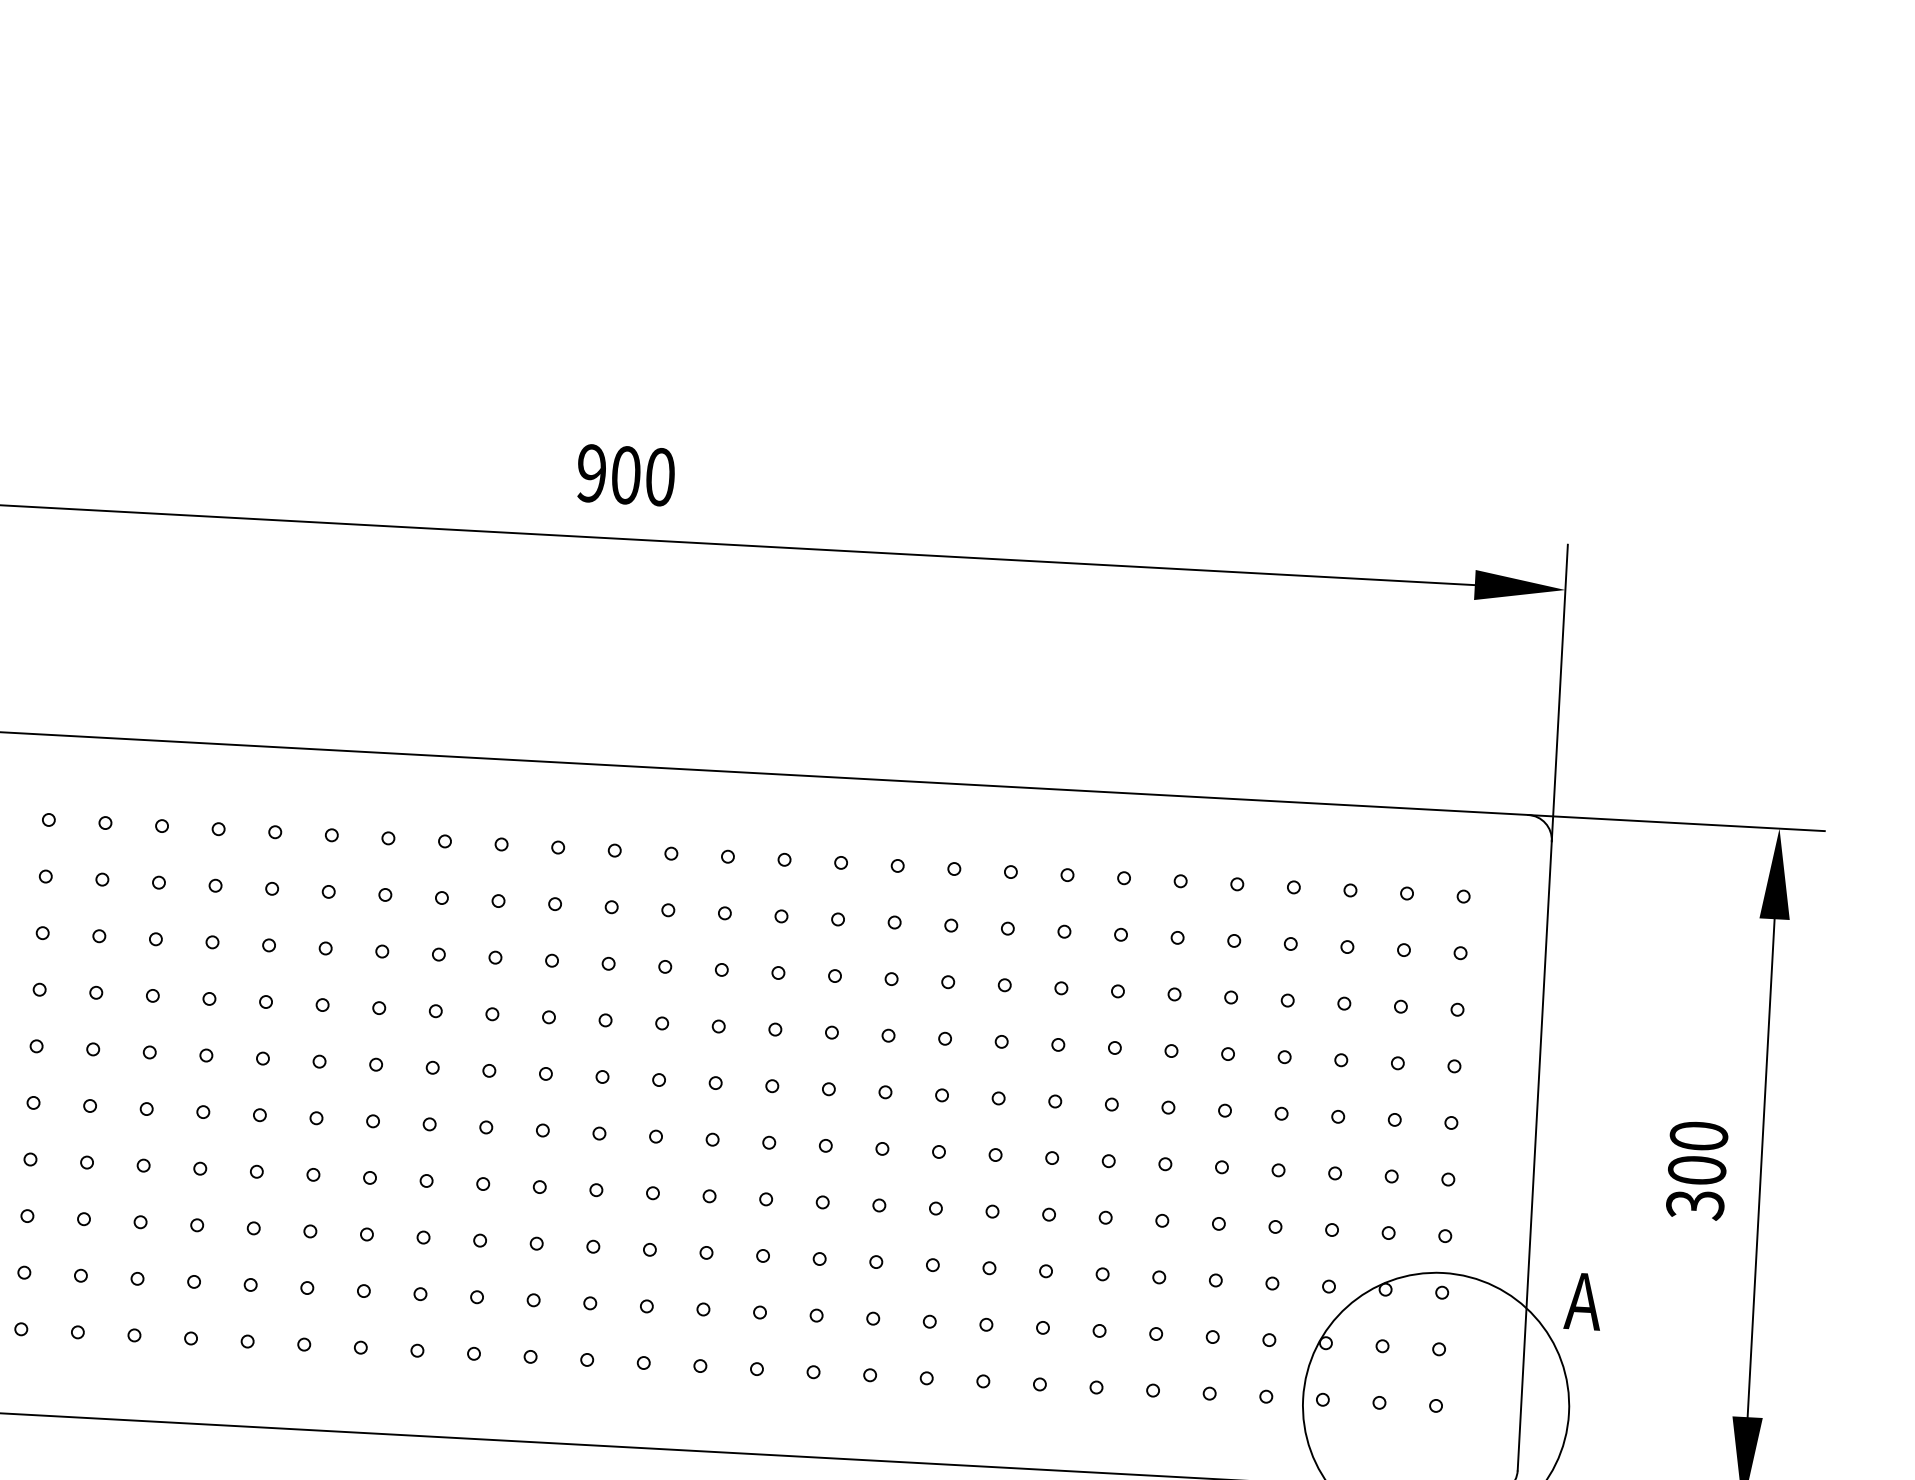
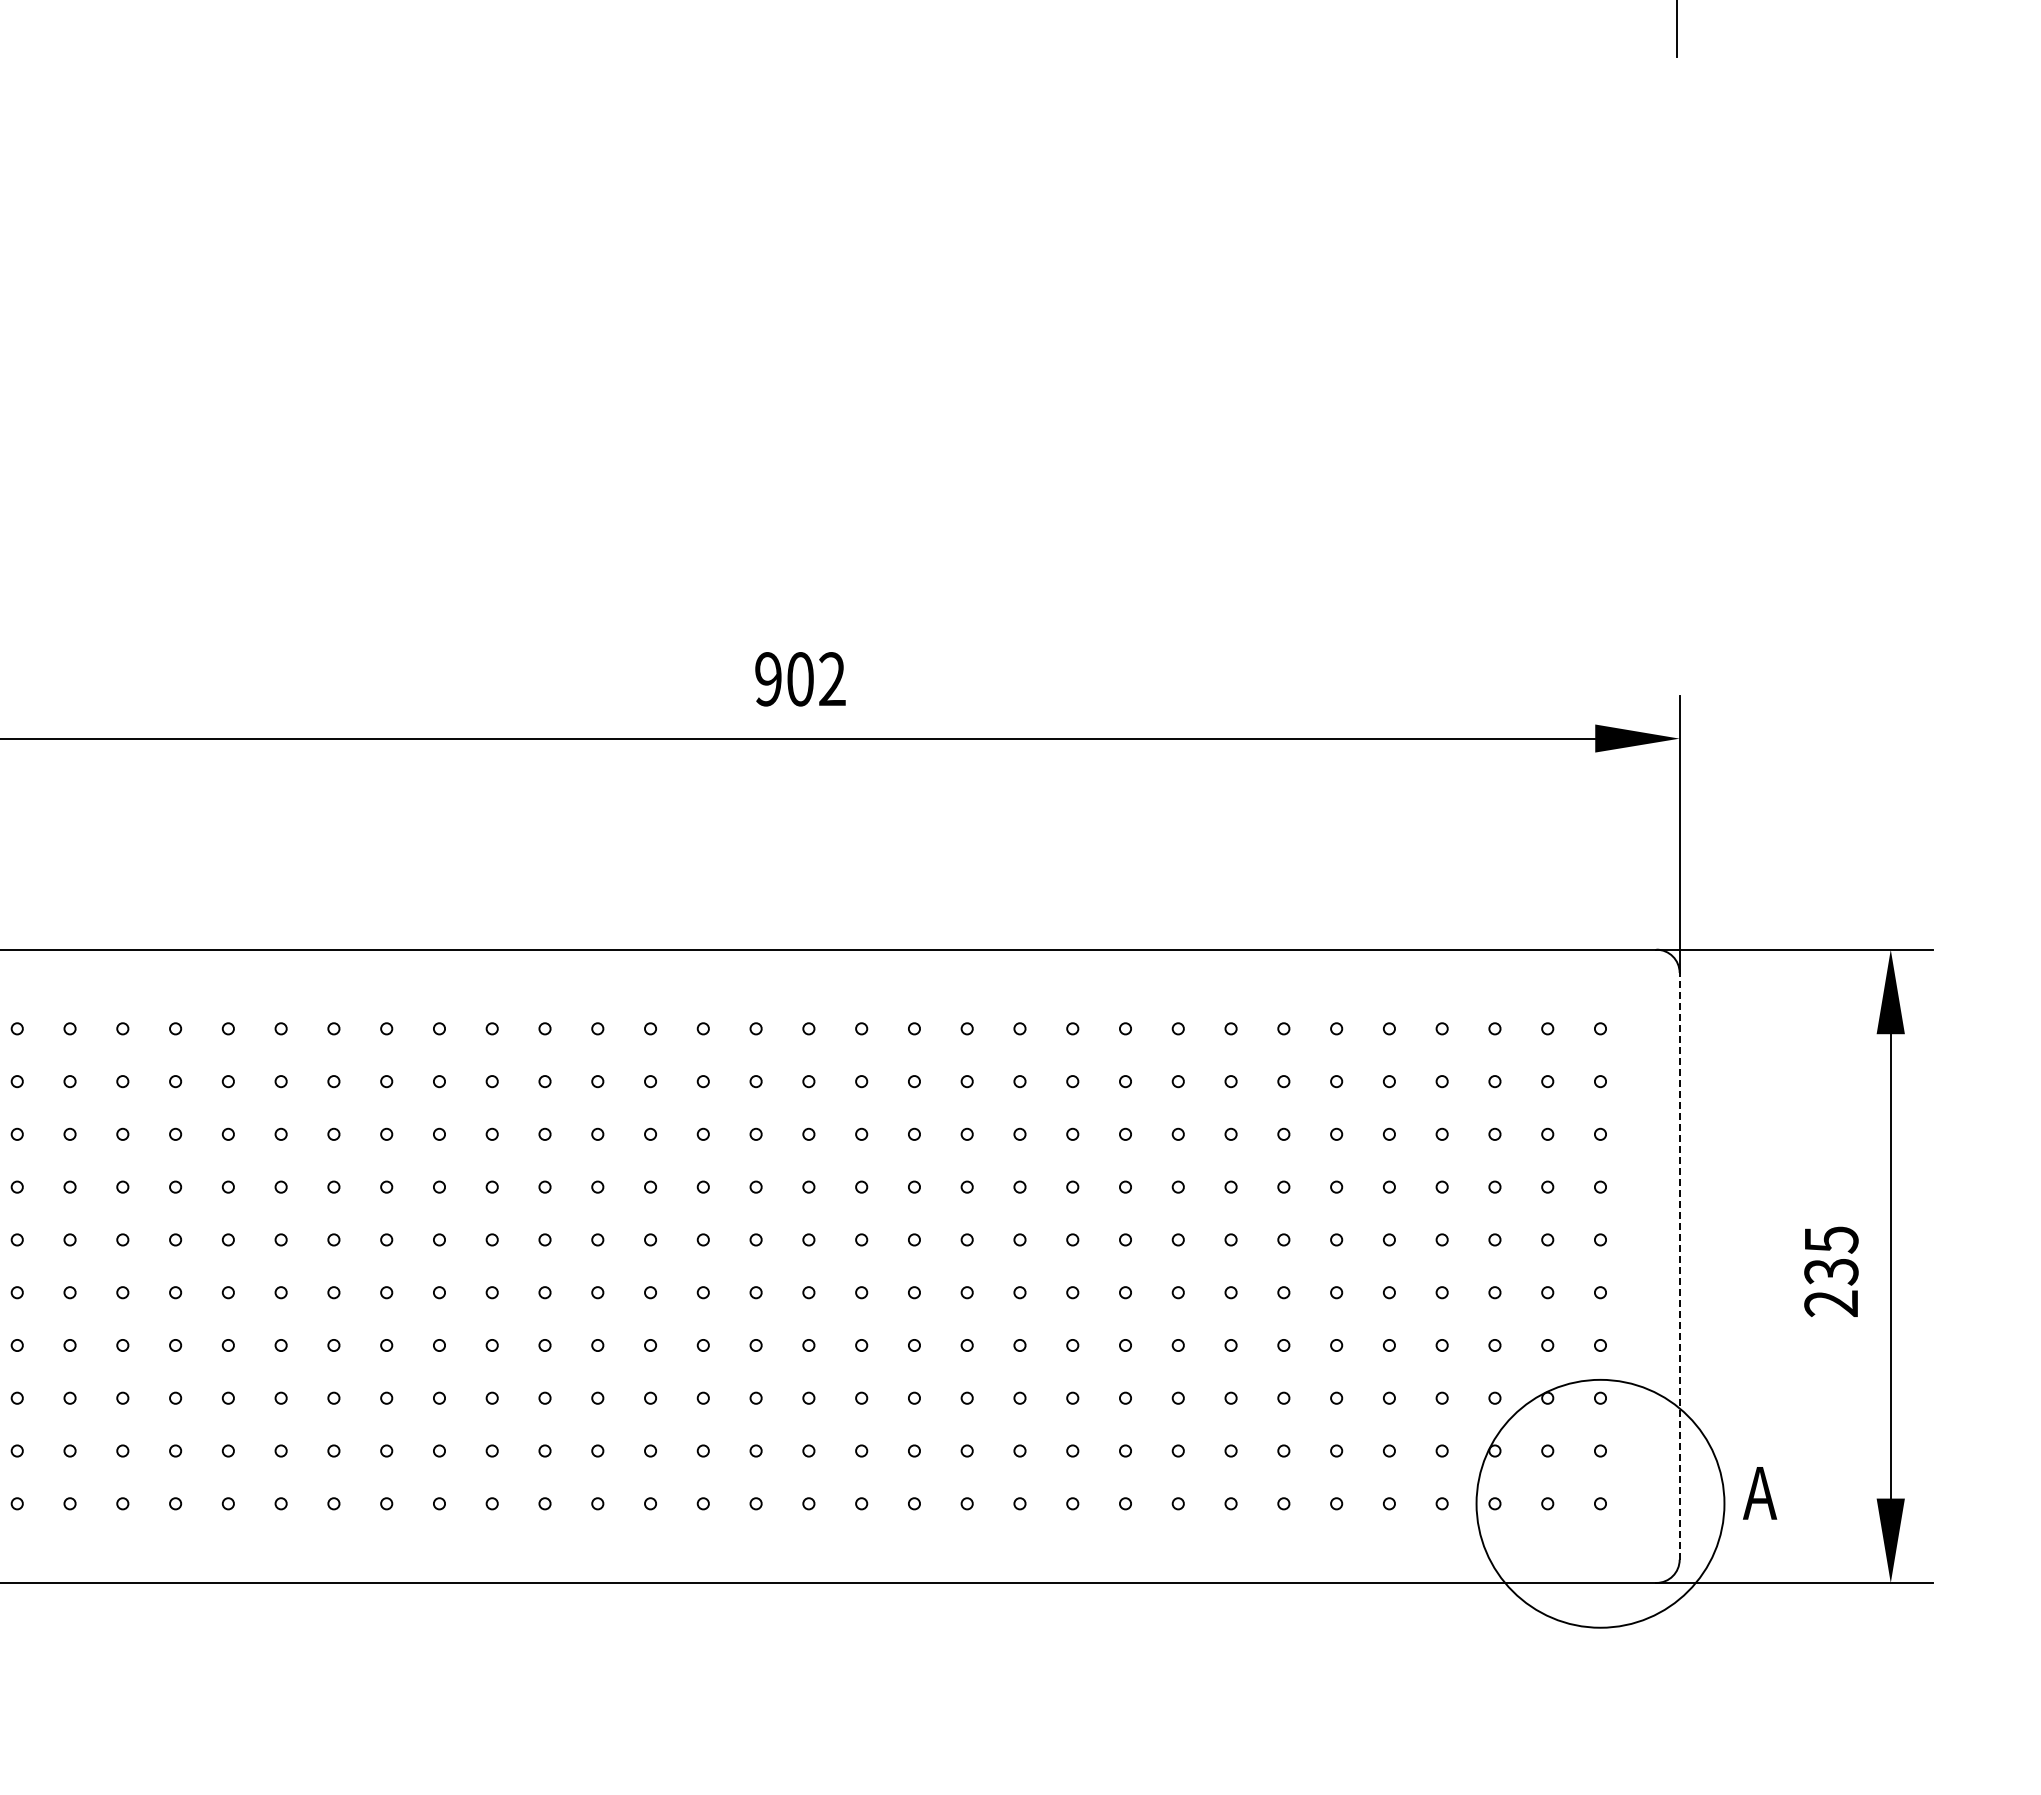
text: (660, 477) -> (832, 679), 900 -> 902
line: (1534, 1154) -> (1679, 1265), solid -> dashed
text: (1697, 1170) -> (1831, 1271), 300 -> 235
text: (1583, 1301) -> (1760, 1493), moved

